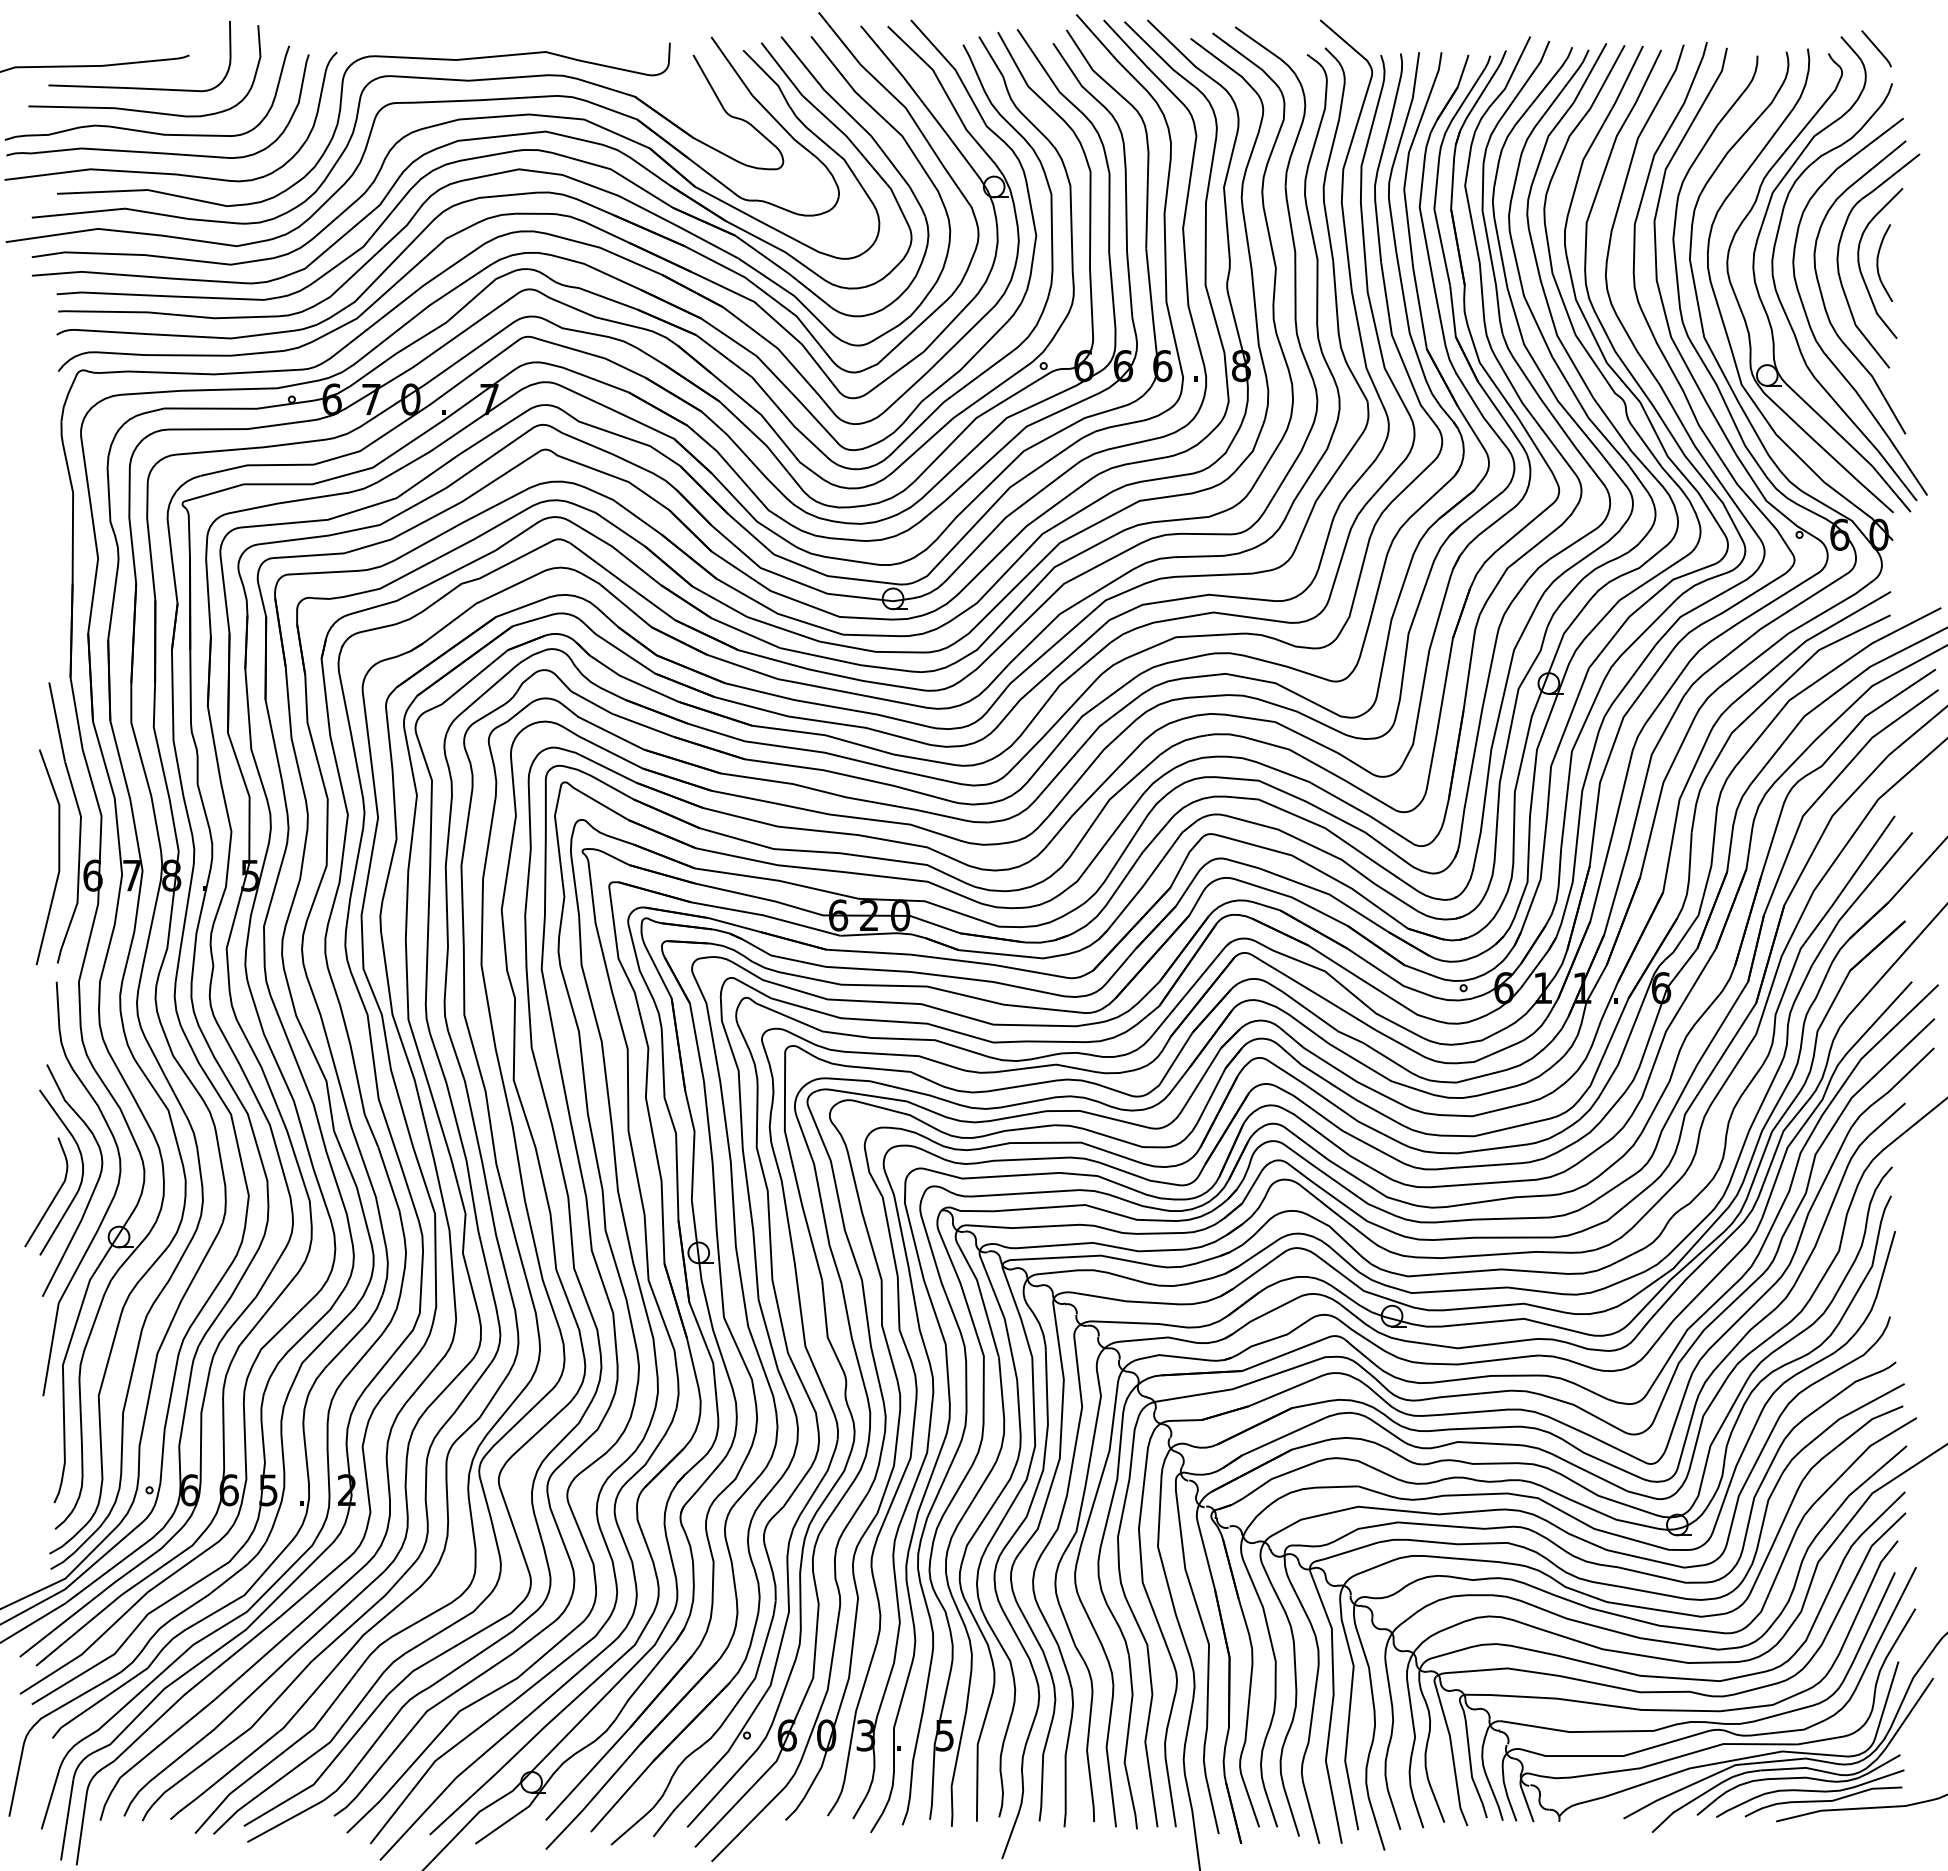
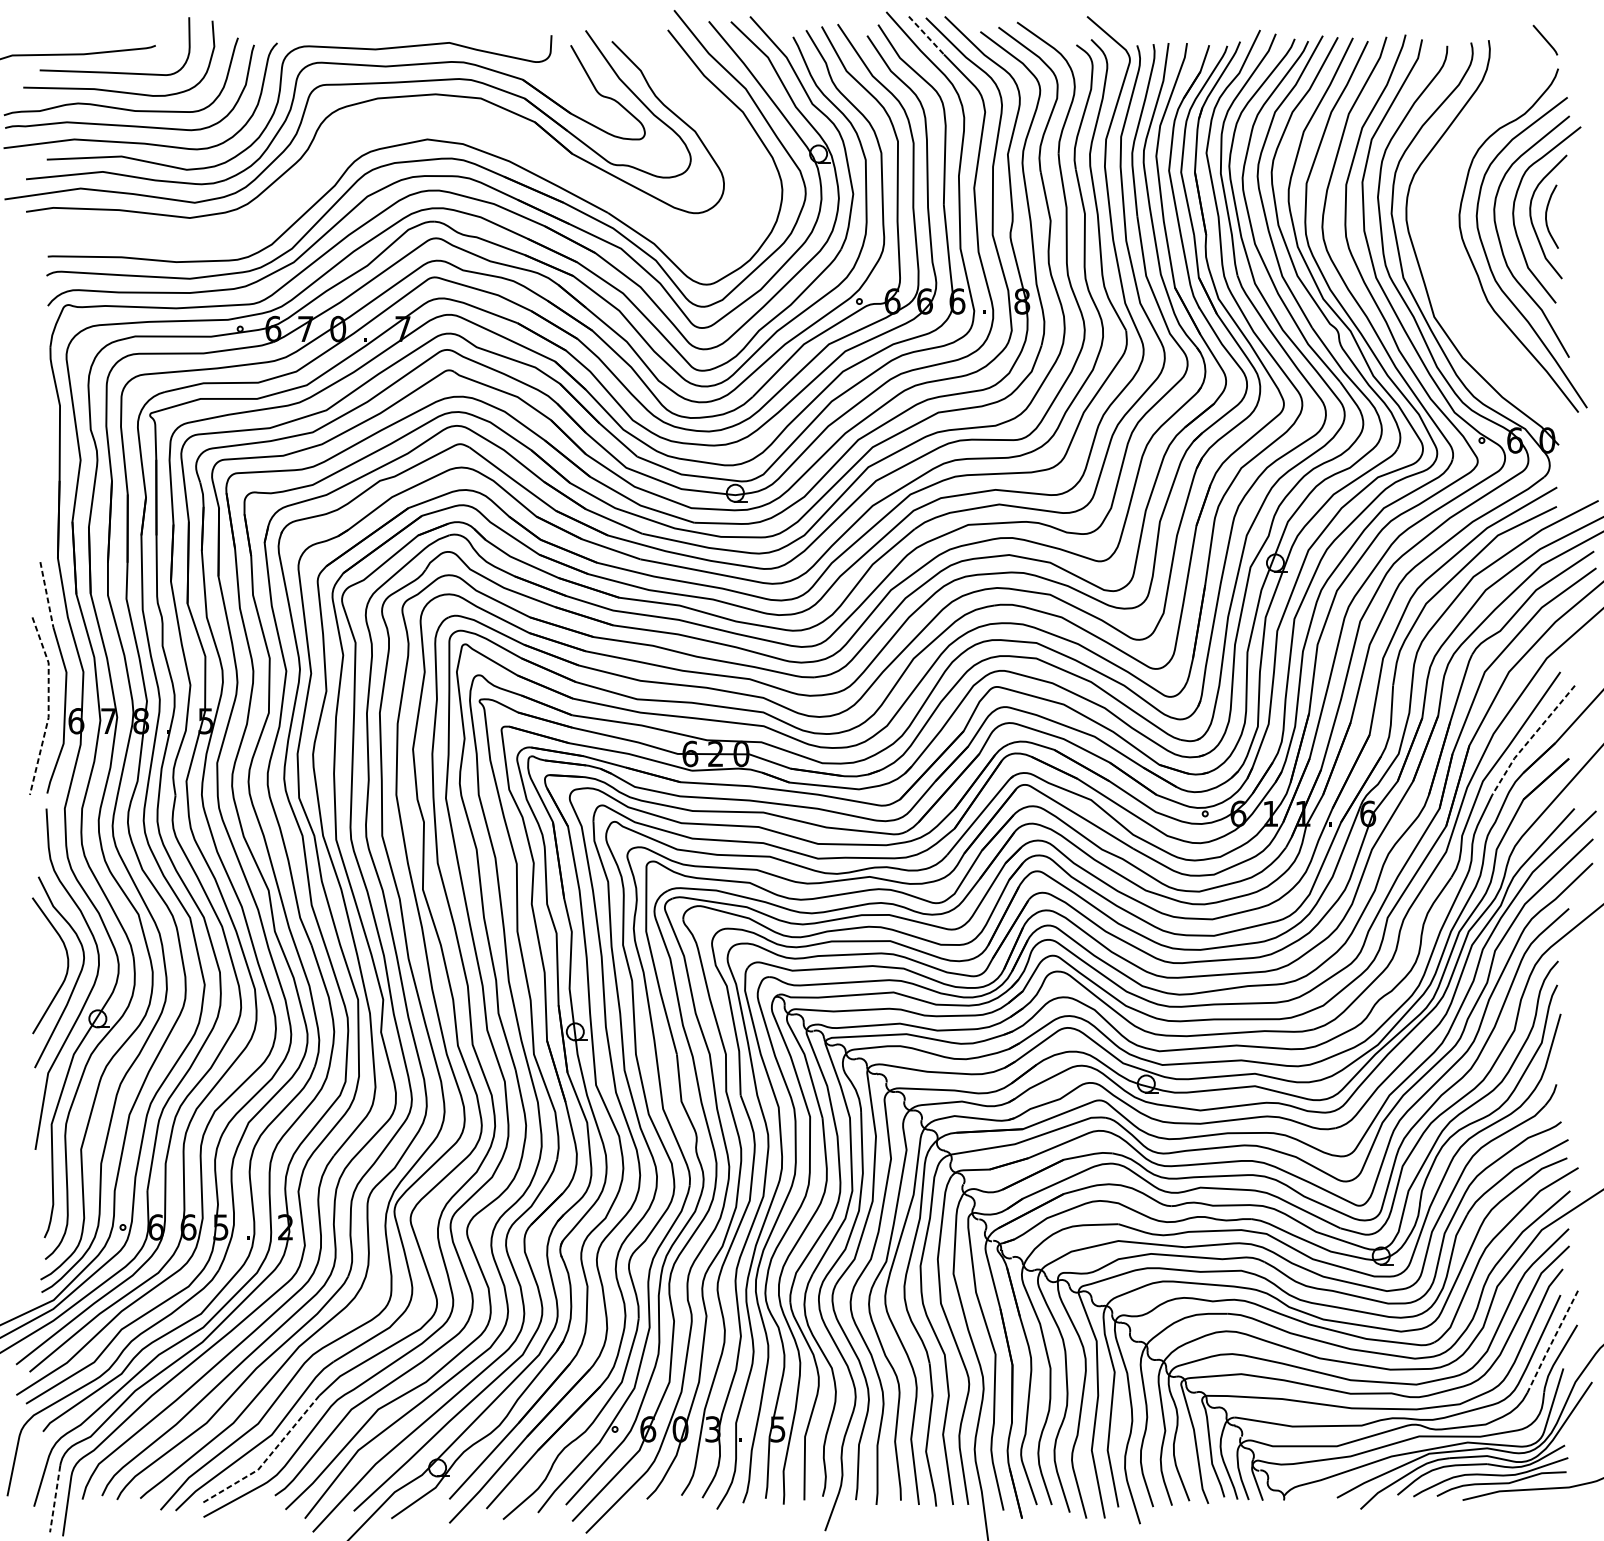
line: (1125, 43) -> (926, 35), solid -> dashed
part: (480, 158) -> (395, 130), removed
part: (1759, 292) -> (1448, 240), removed
line: (57, 722) -> (47, 595), solid -> dashed
line: (59, 857) -> (48, 706), solid -> dashed
line: (1858, 897) -> (1530, 739), solid -> dashed
curve: (53, 1197) -> (43, 986), removed
line: (1884, 1629) -> (1551, 1342), solid -> dashed
line: (324, 1771) -> (267, 1459), solid -> dashed
line: (67, 1820) -> (55, 1499), solid -> dashed

